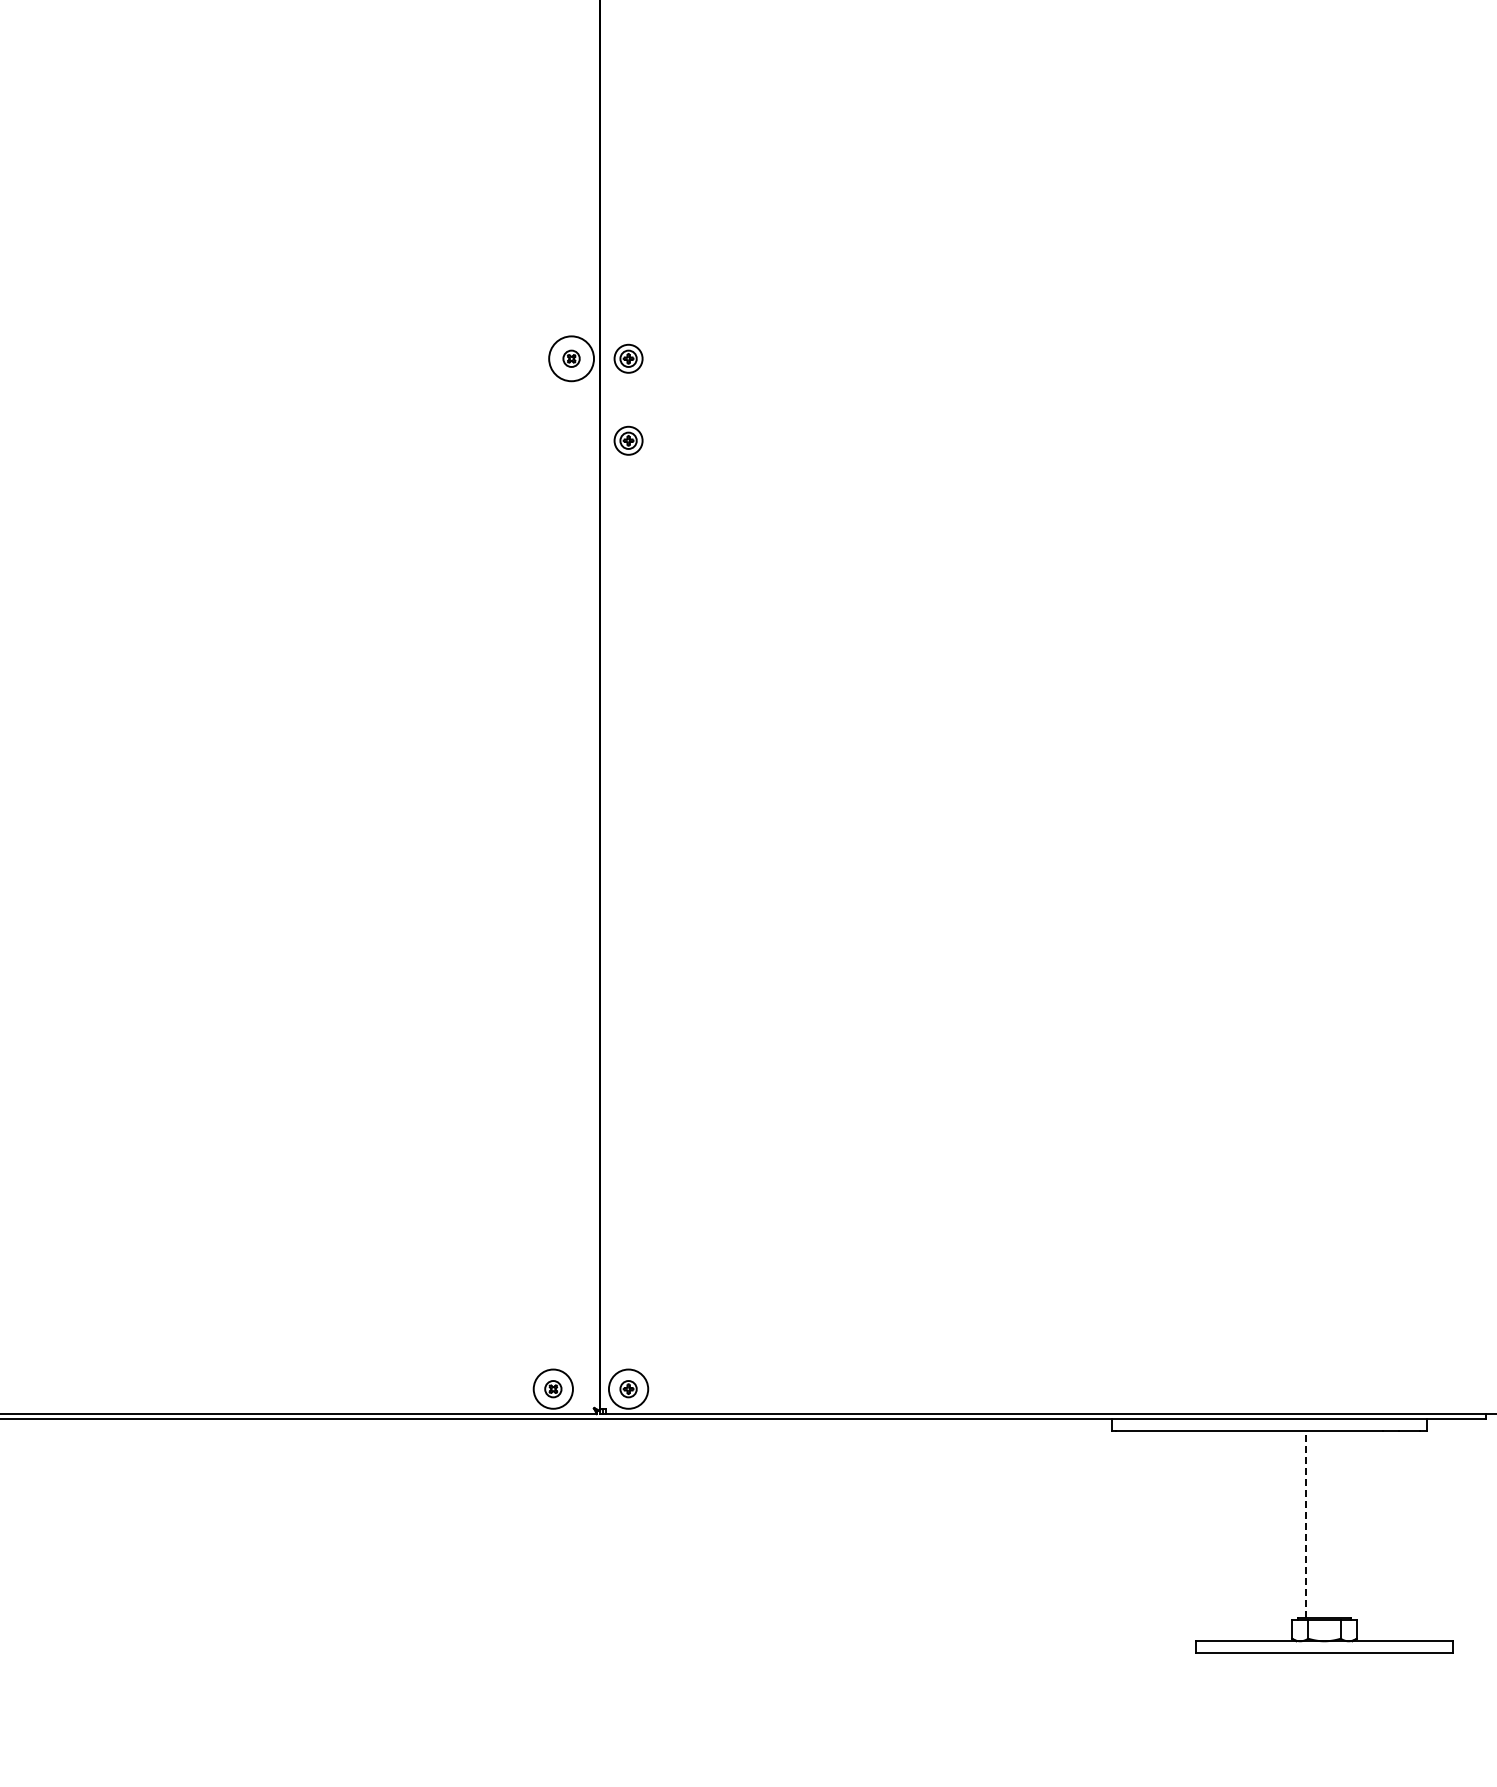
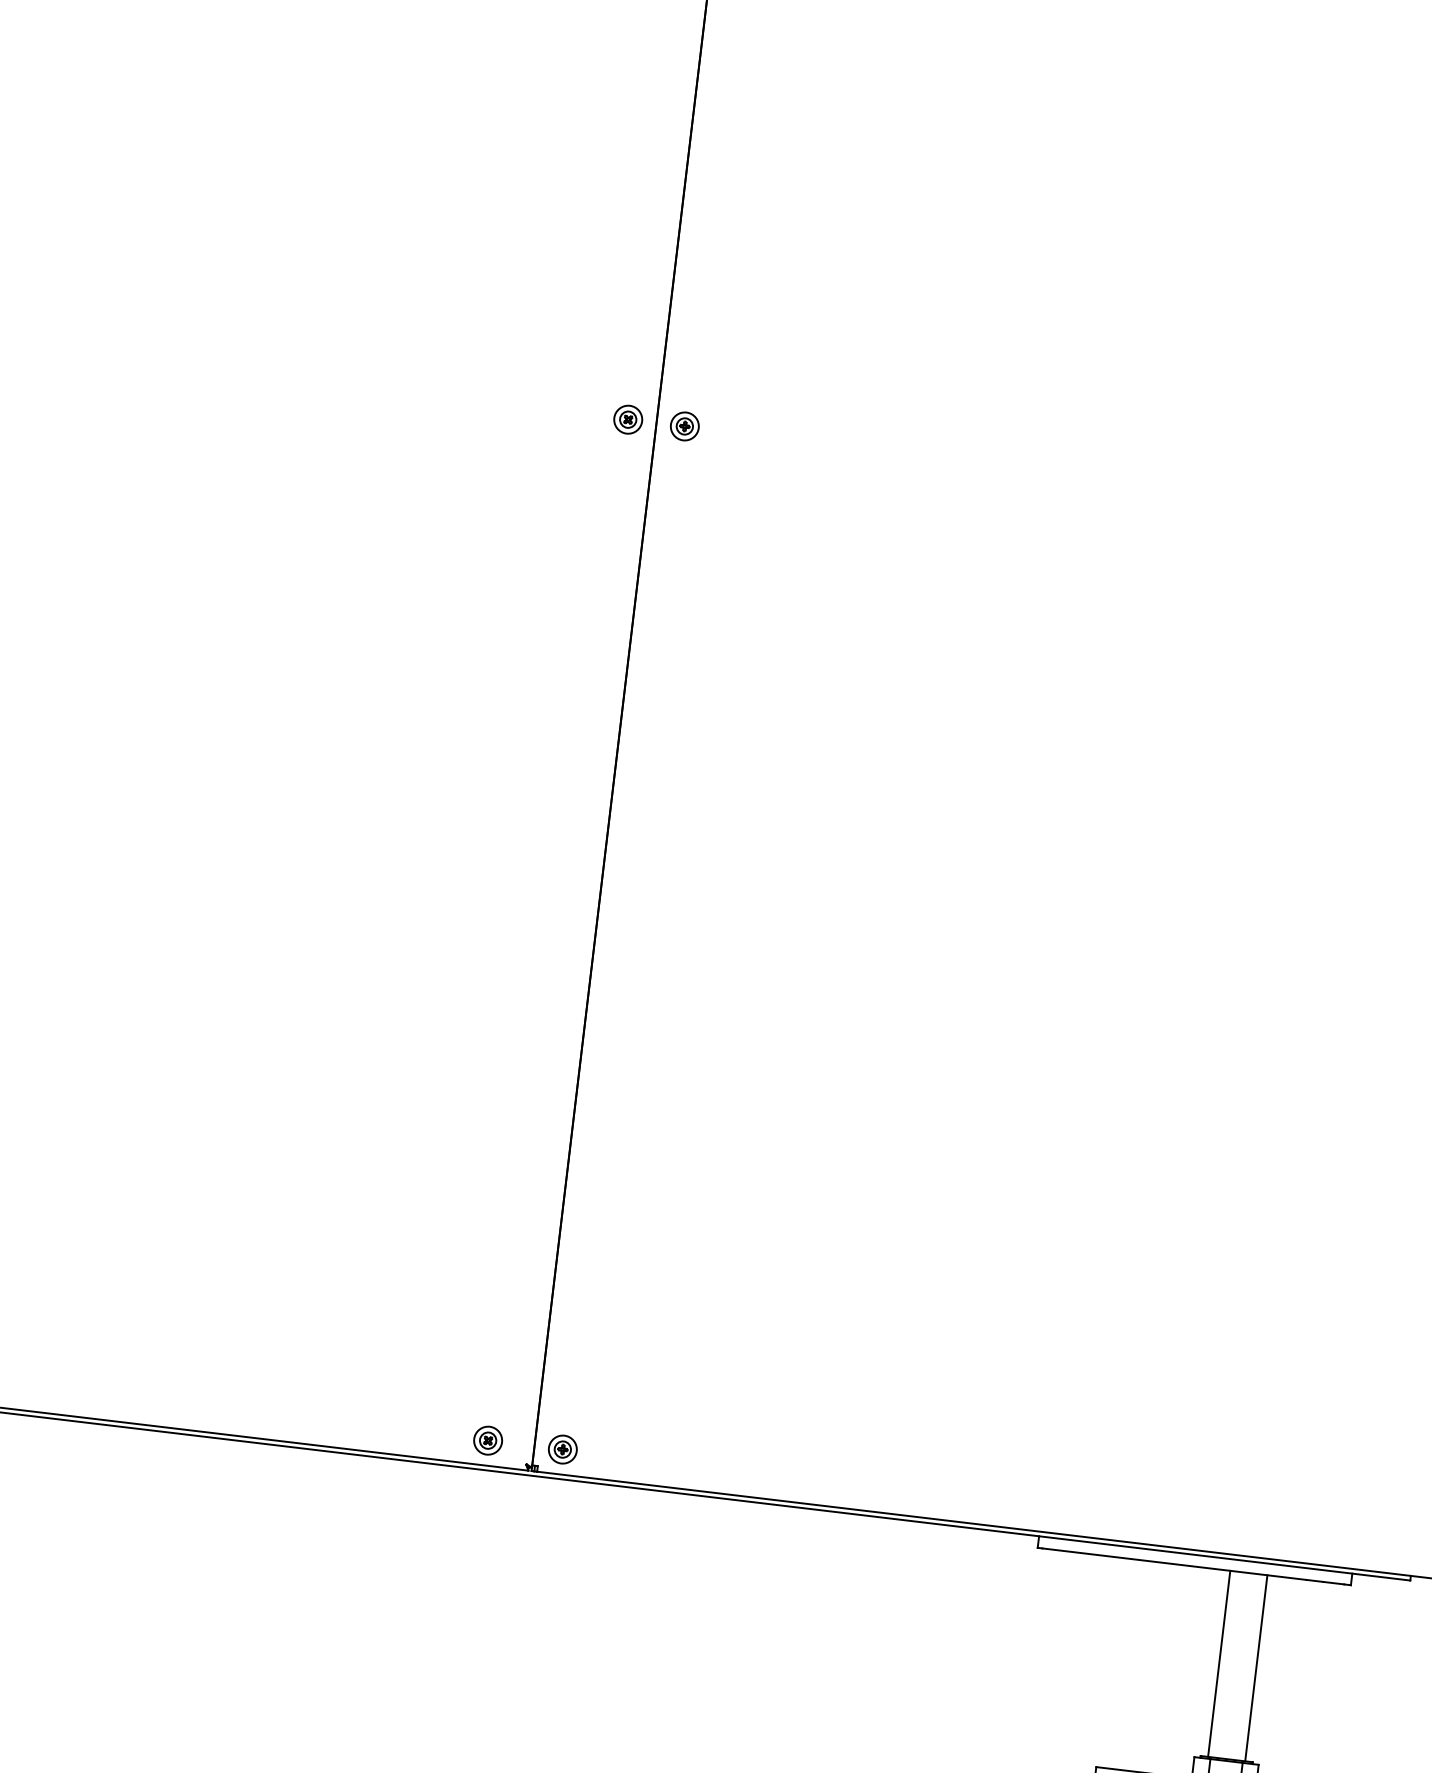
circle: (571, 358) -> (628, 419), size x0.62
part: (628, 440) -> (675, 507), removed
circle: (553, 1389) -> (488, 1441), size x0.71
circle: (628, 1389) -> (562, 1449), size x0.71
line: (1343, 1523) -> (1256, 1667), added
line: (1305, 1524) -> (1218, 1664), dashed -> solid

